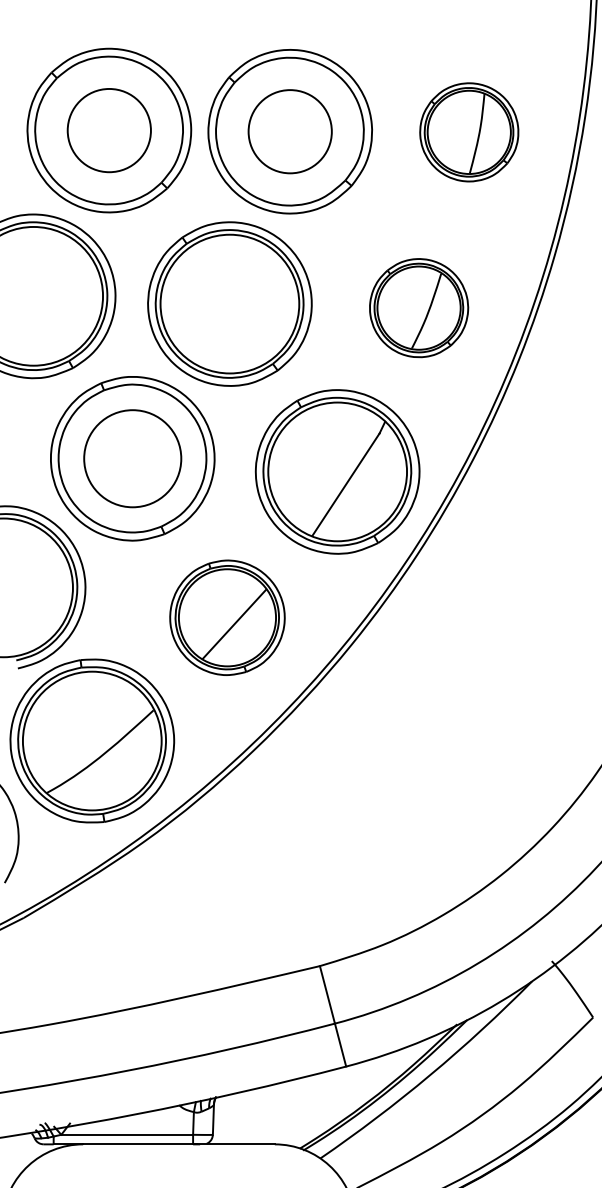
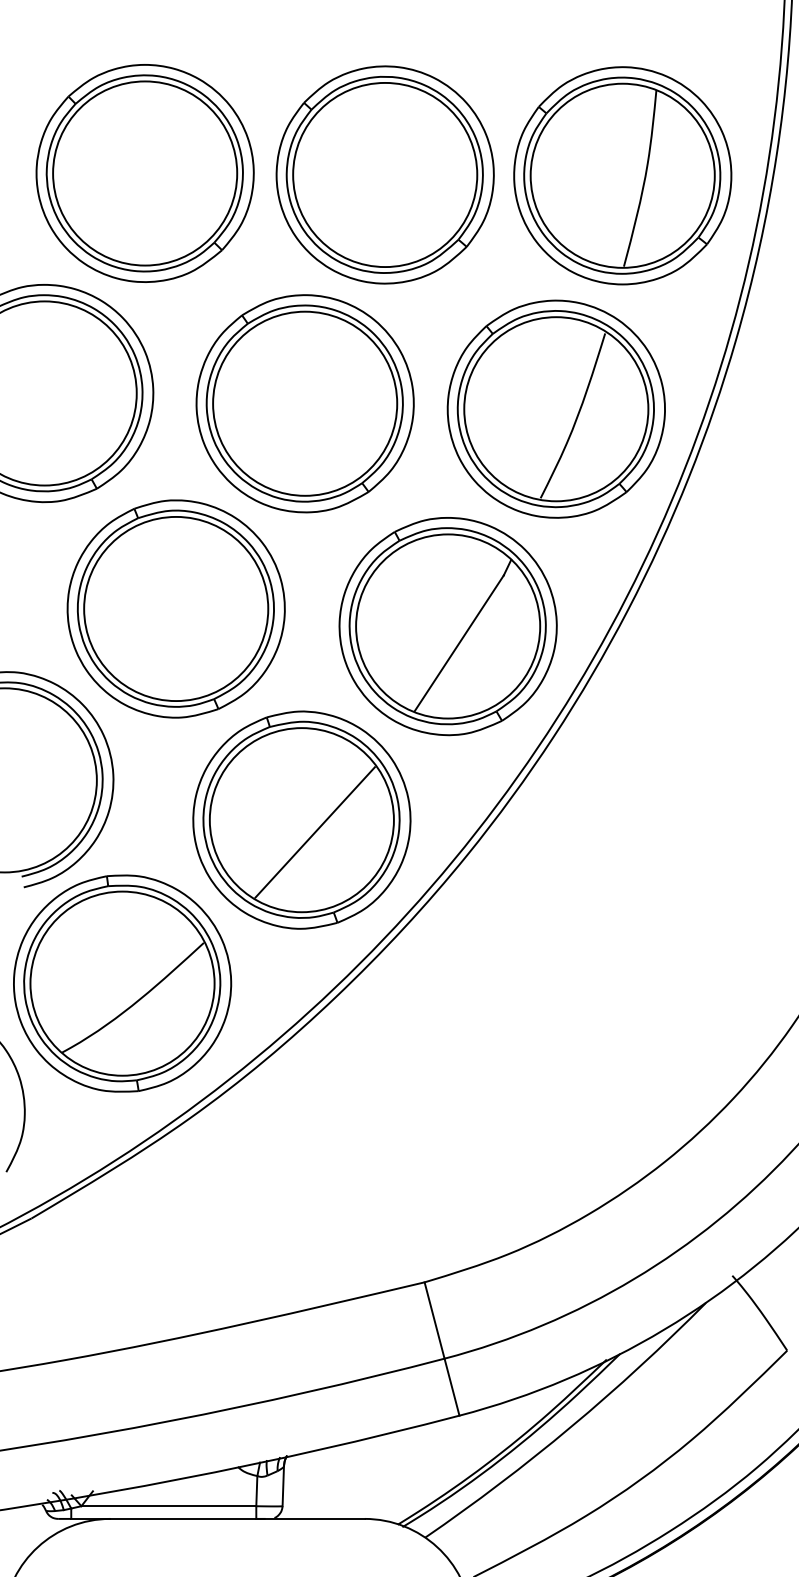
circle: (109, 130) -> (145, 173), size x1.67
circle: (290, 131) -> (385, 174), size x1.67
part: (469, 132) -> (622, 175), size x1.67
part: (418, 307) -> (555, 408), size x1.67
circle: (132, 458) -> (176, 608), size x1.43
part: (227, 617) -> (301, 819), size x1.43

